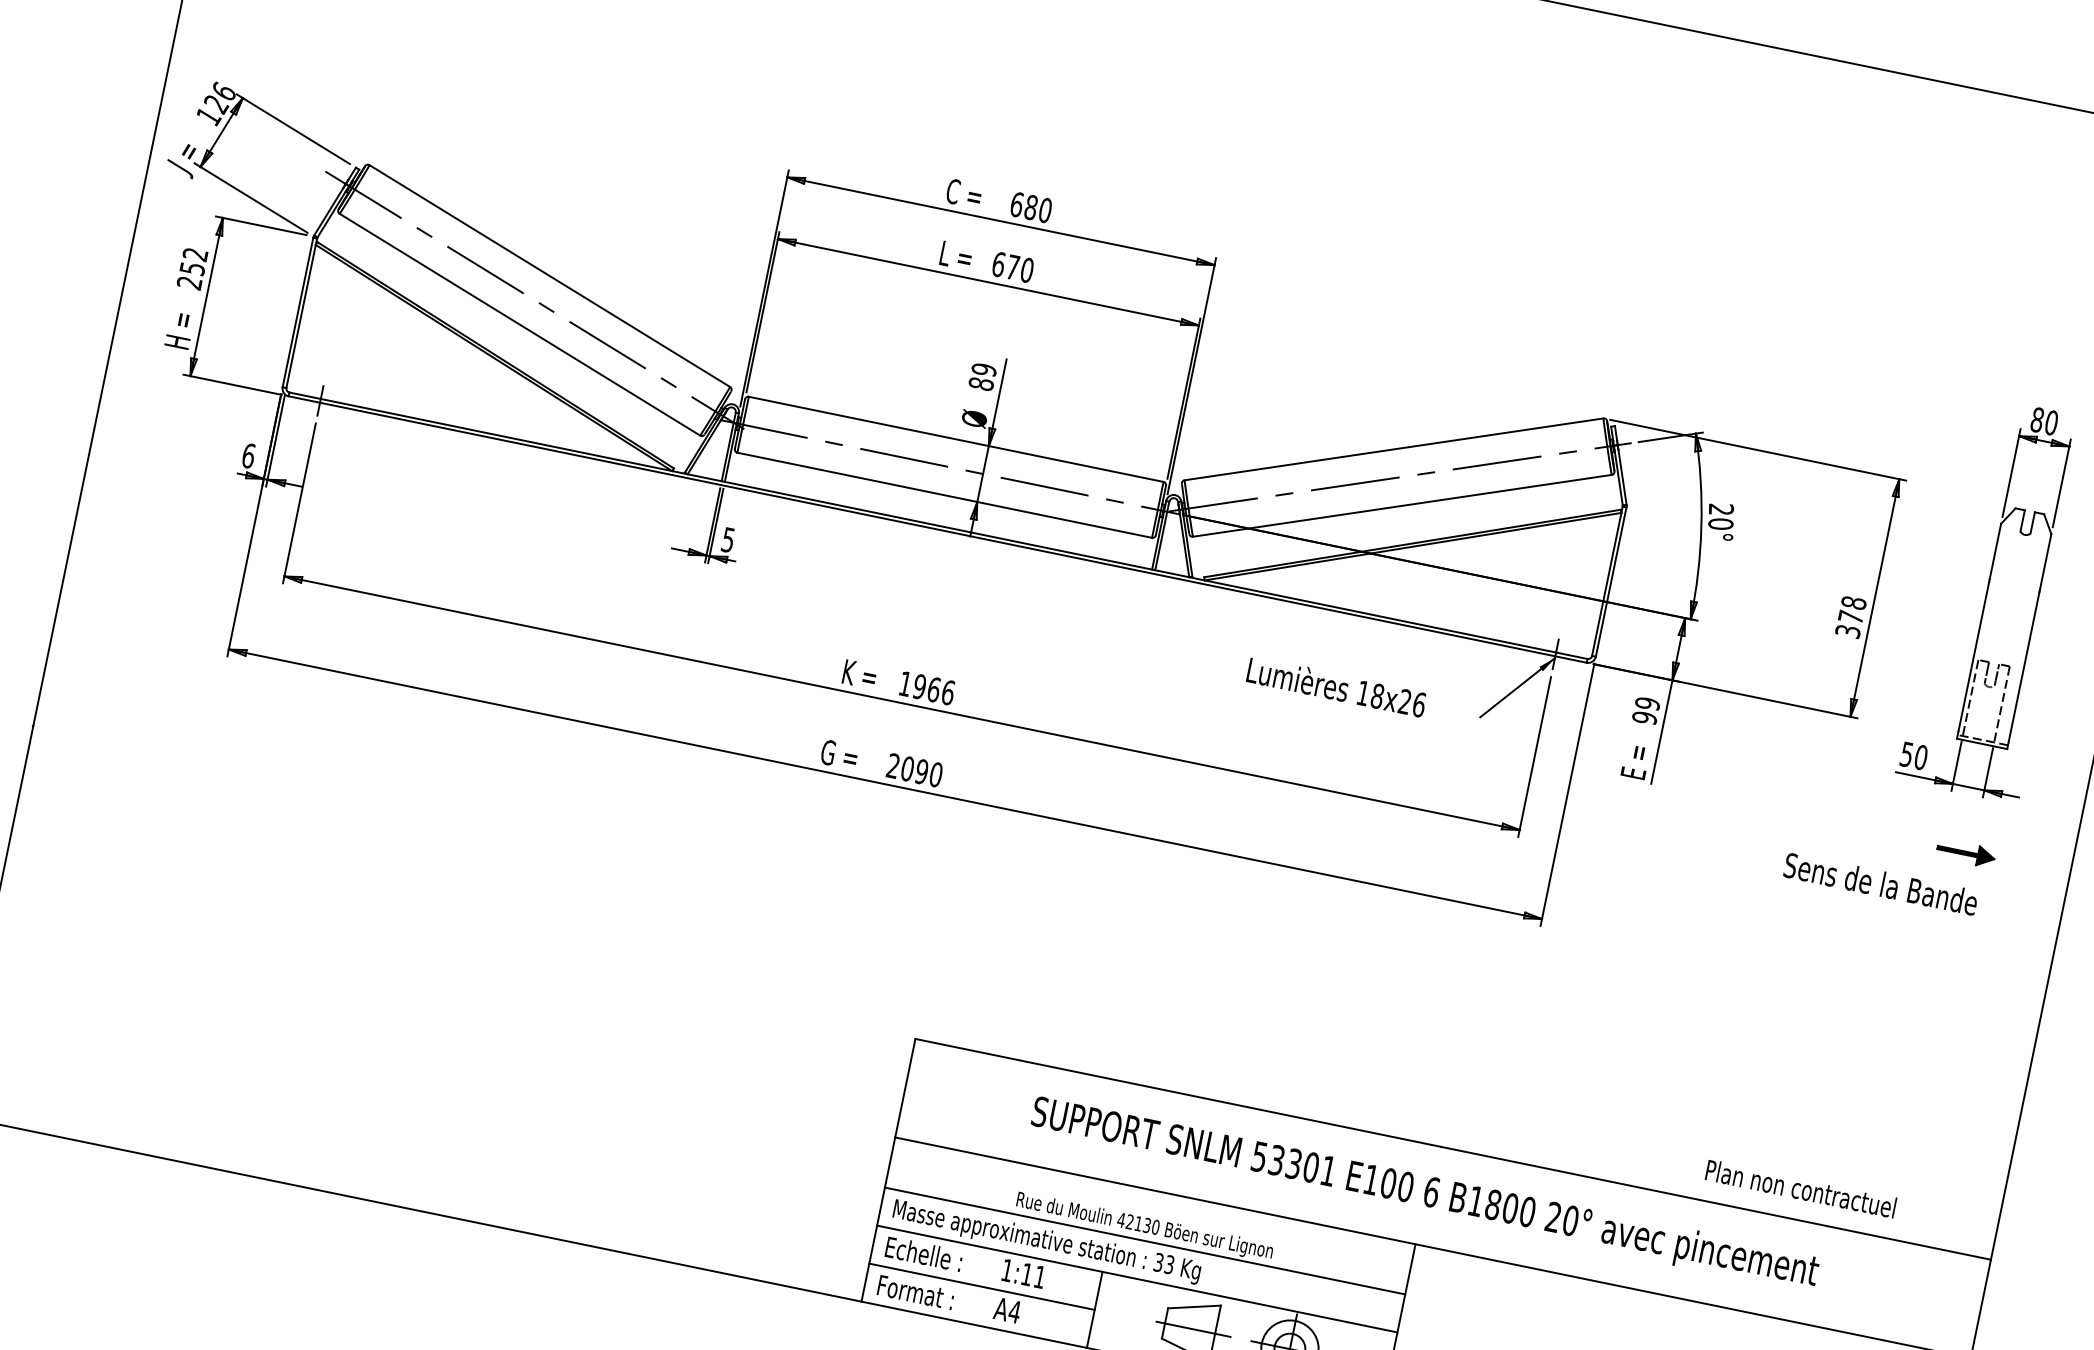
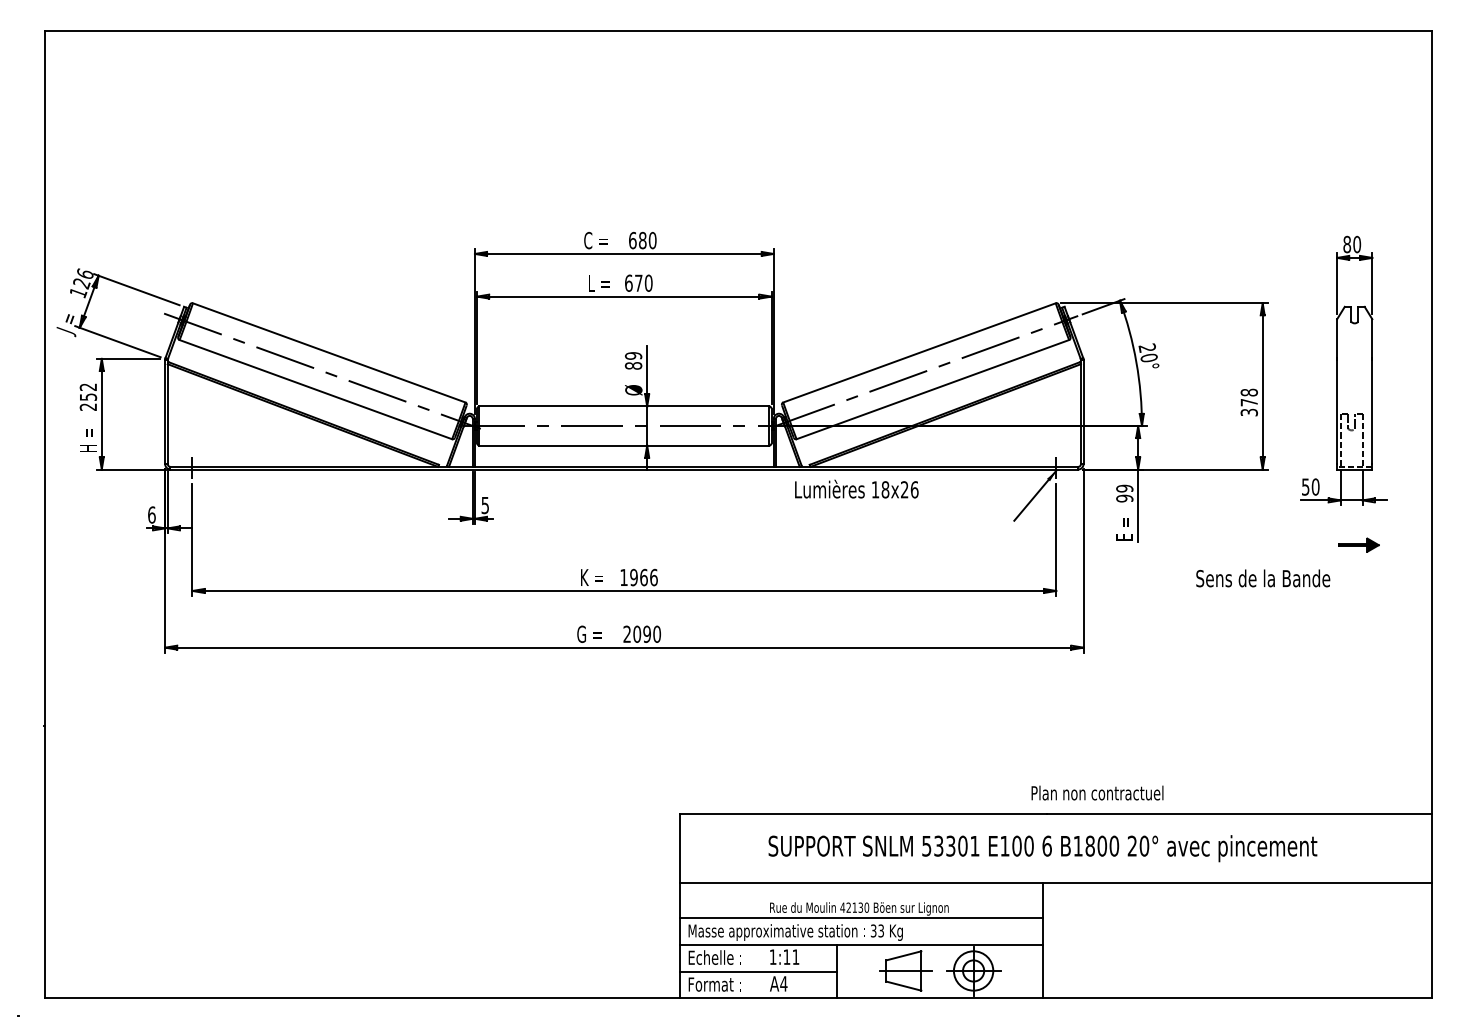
text: (1336, 685) -> (856, 488), moved
text: (1881, 884) -> (1263, 578), moved
text: (1801, 1188) -> (1097, 792), moved

